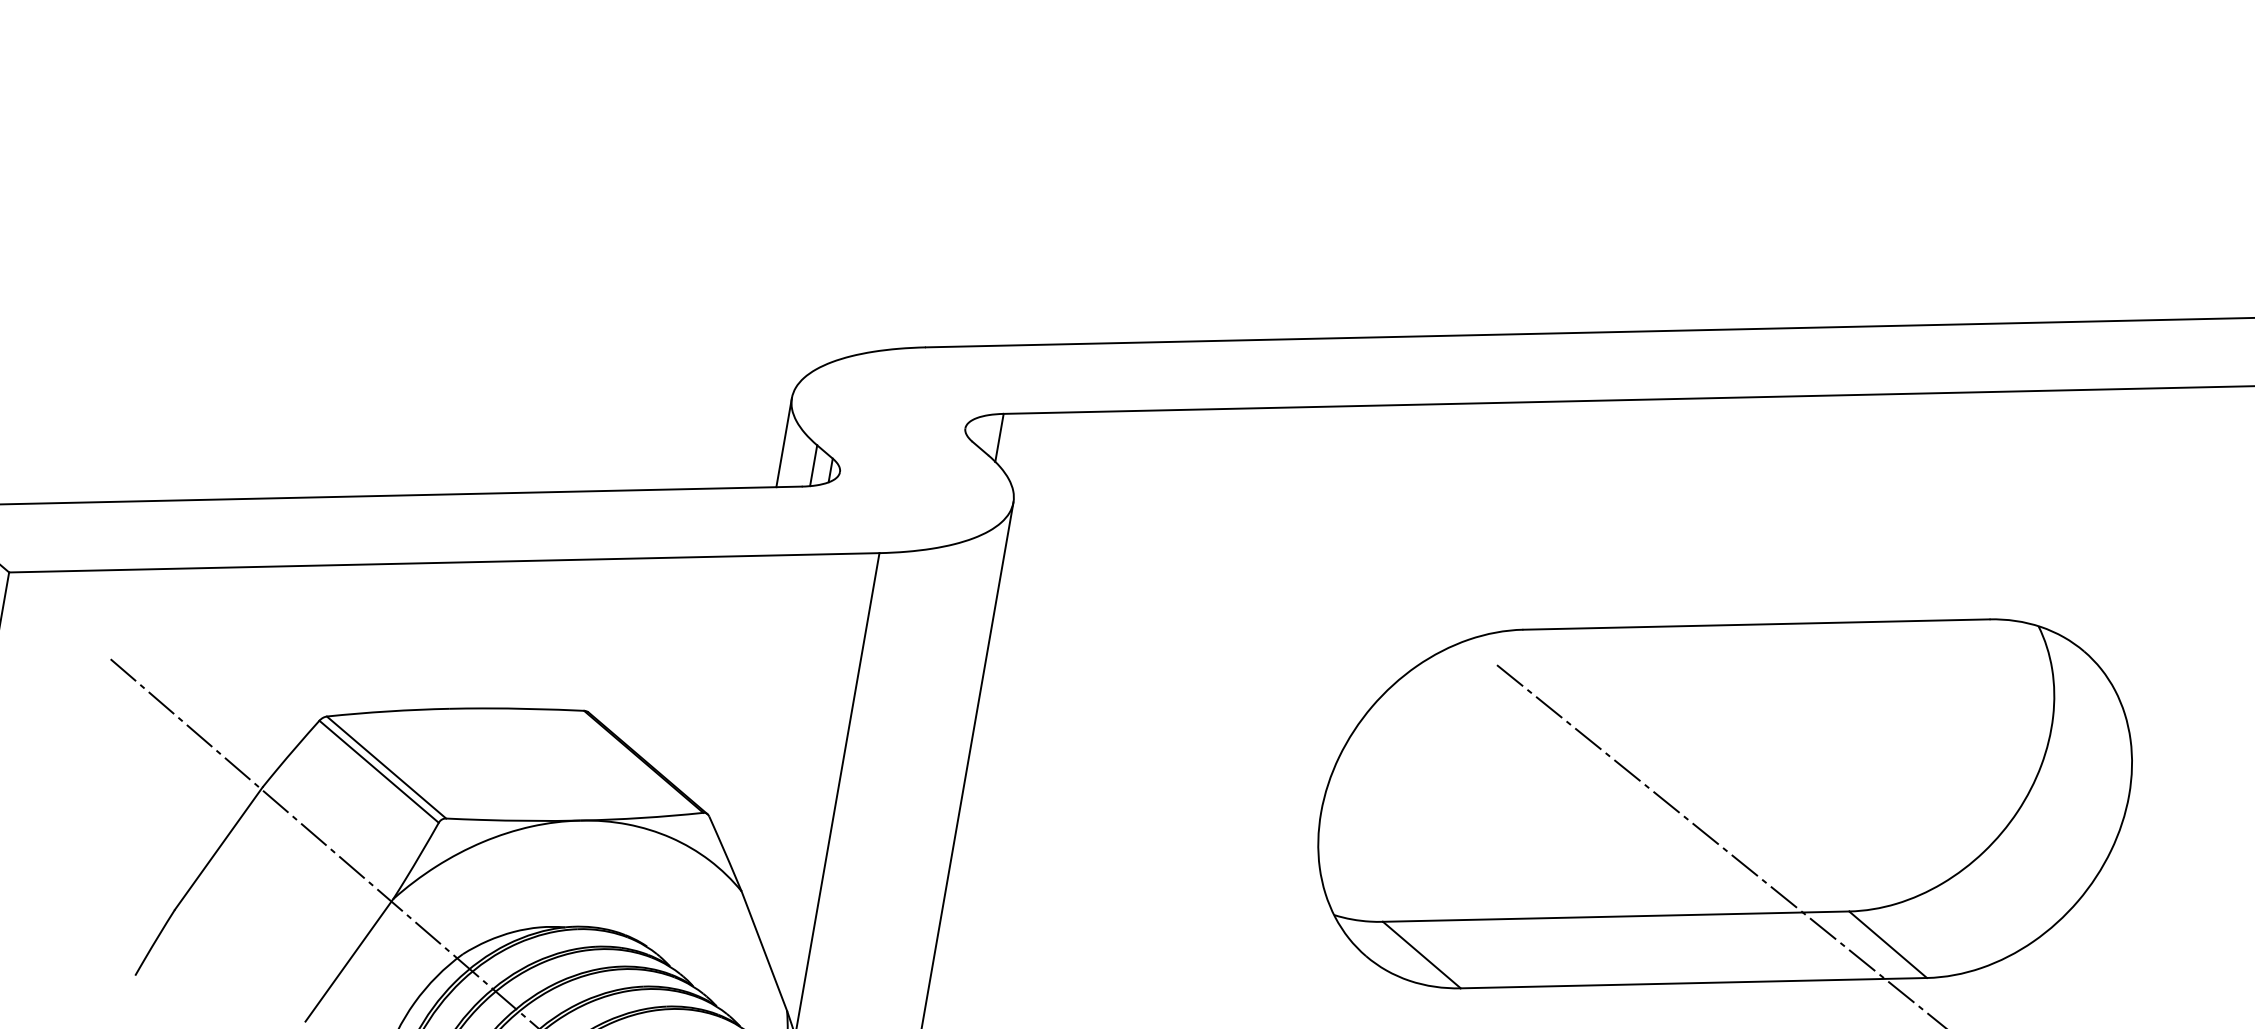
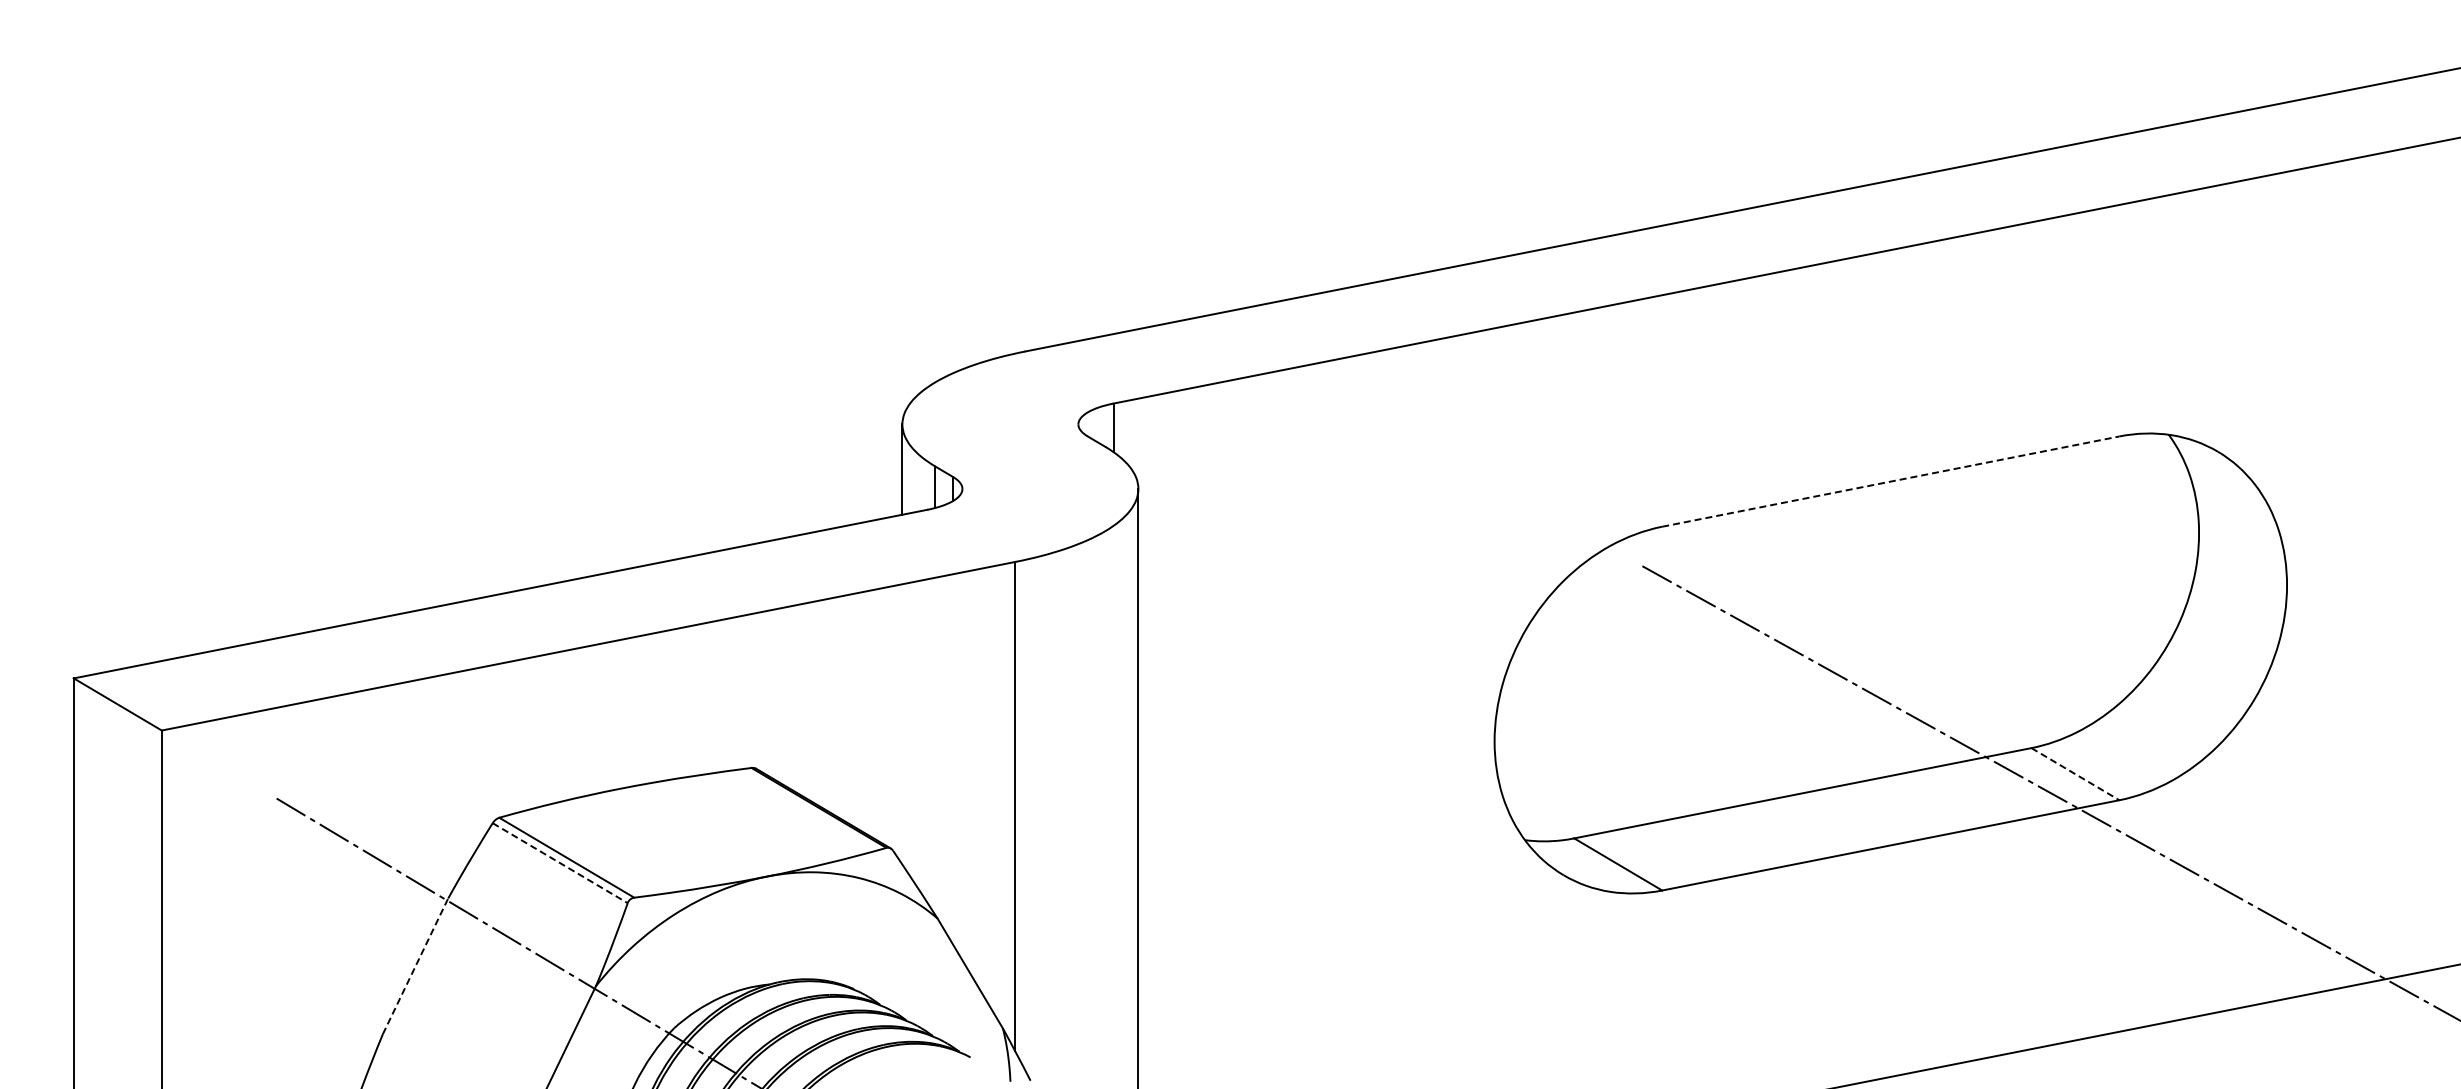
line: (1757, 624) -> (1891, 481), solid -> dashed
line: (379, 772) -> (560, 863), solid -> dashed
line: (218, 847) -> (415, 965), solid -> dashed
line: (1888, 945) -> (2075, 774), solid -> dashed

